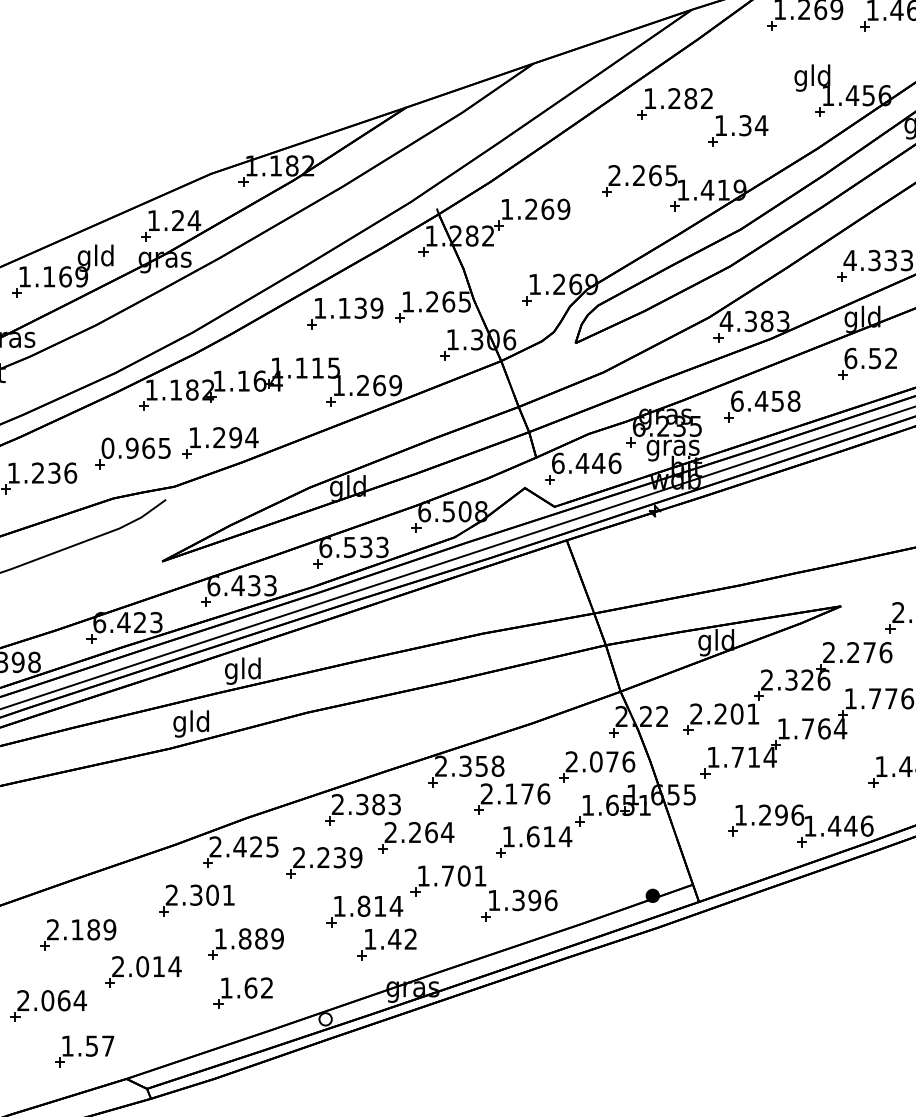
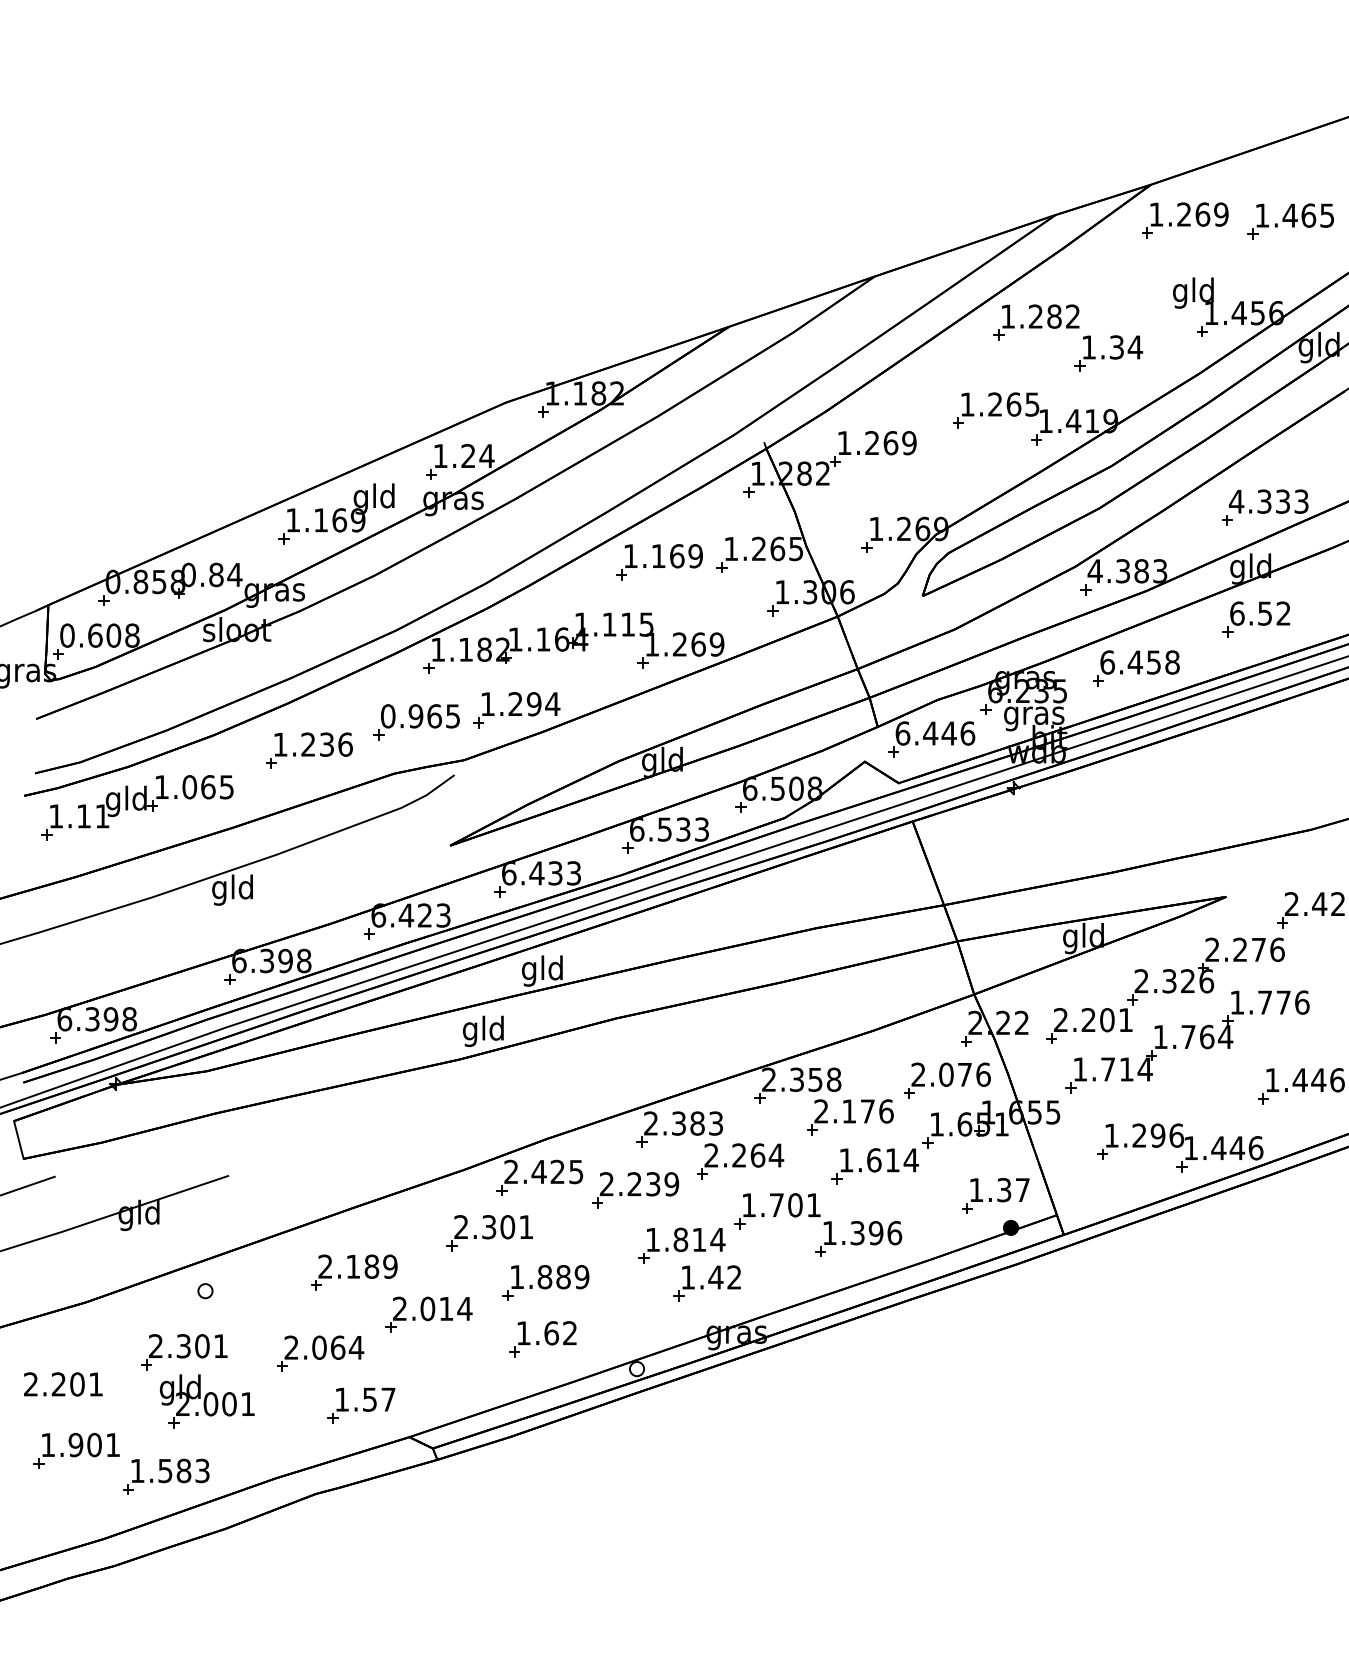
text: (614, 175) -> (967, 404), 2.265 -> 1.265
text: (361, 308) -> (677, 556), 1.139 -> 1.169
part: (639, 867) -> (995, 1195), added

